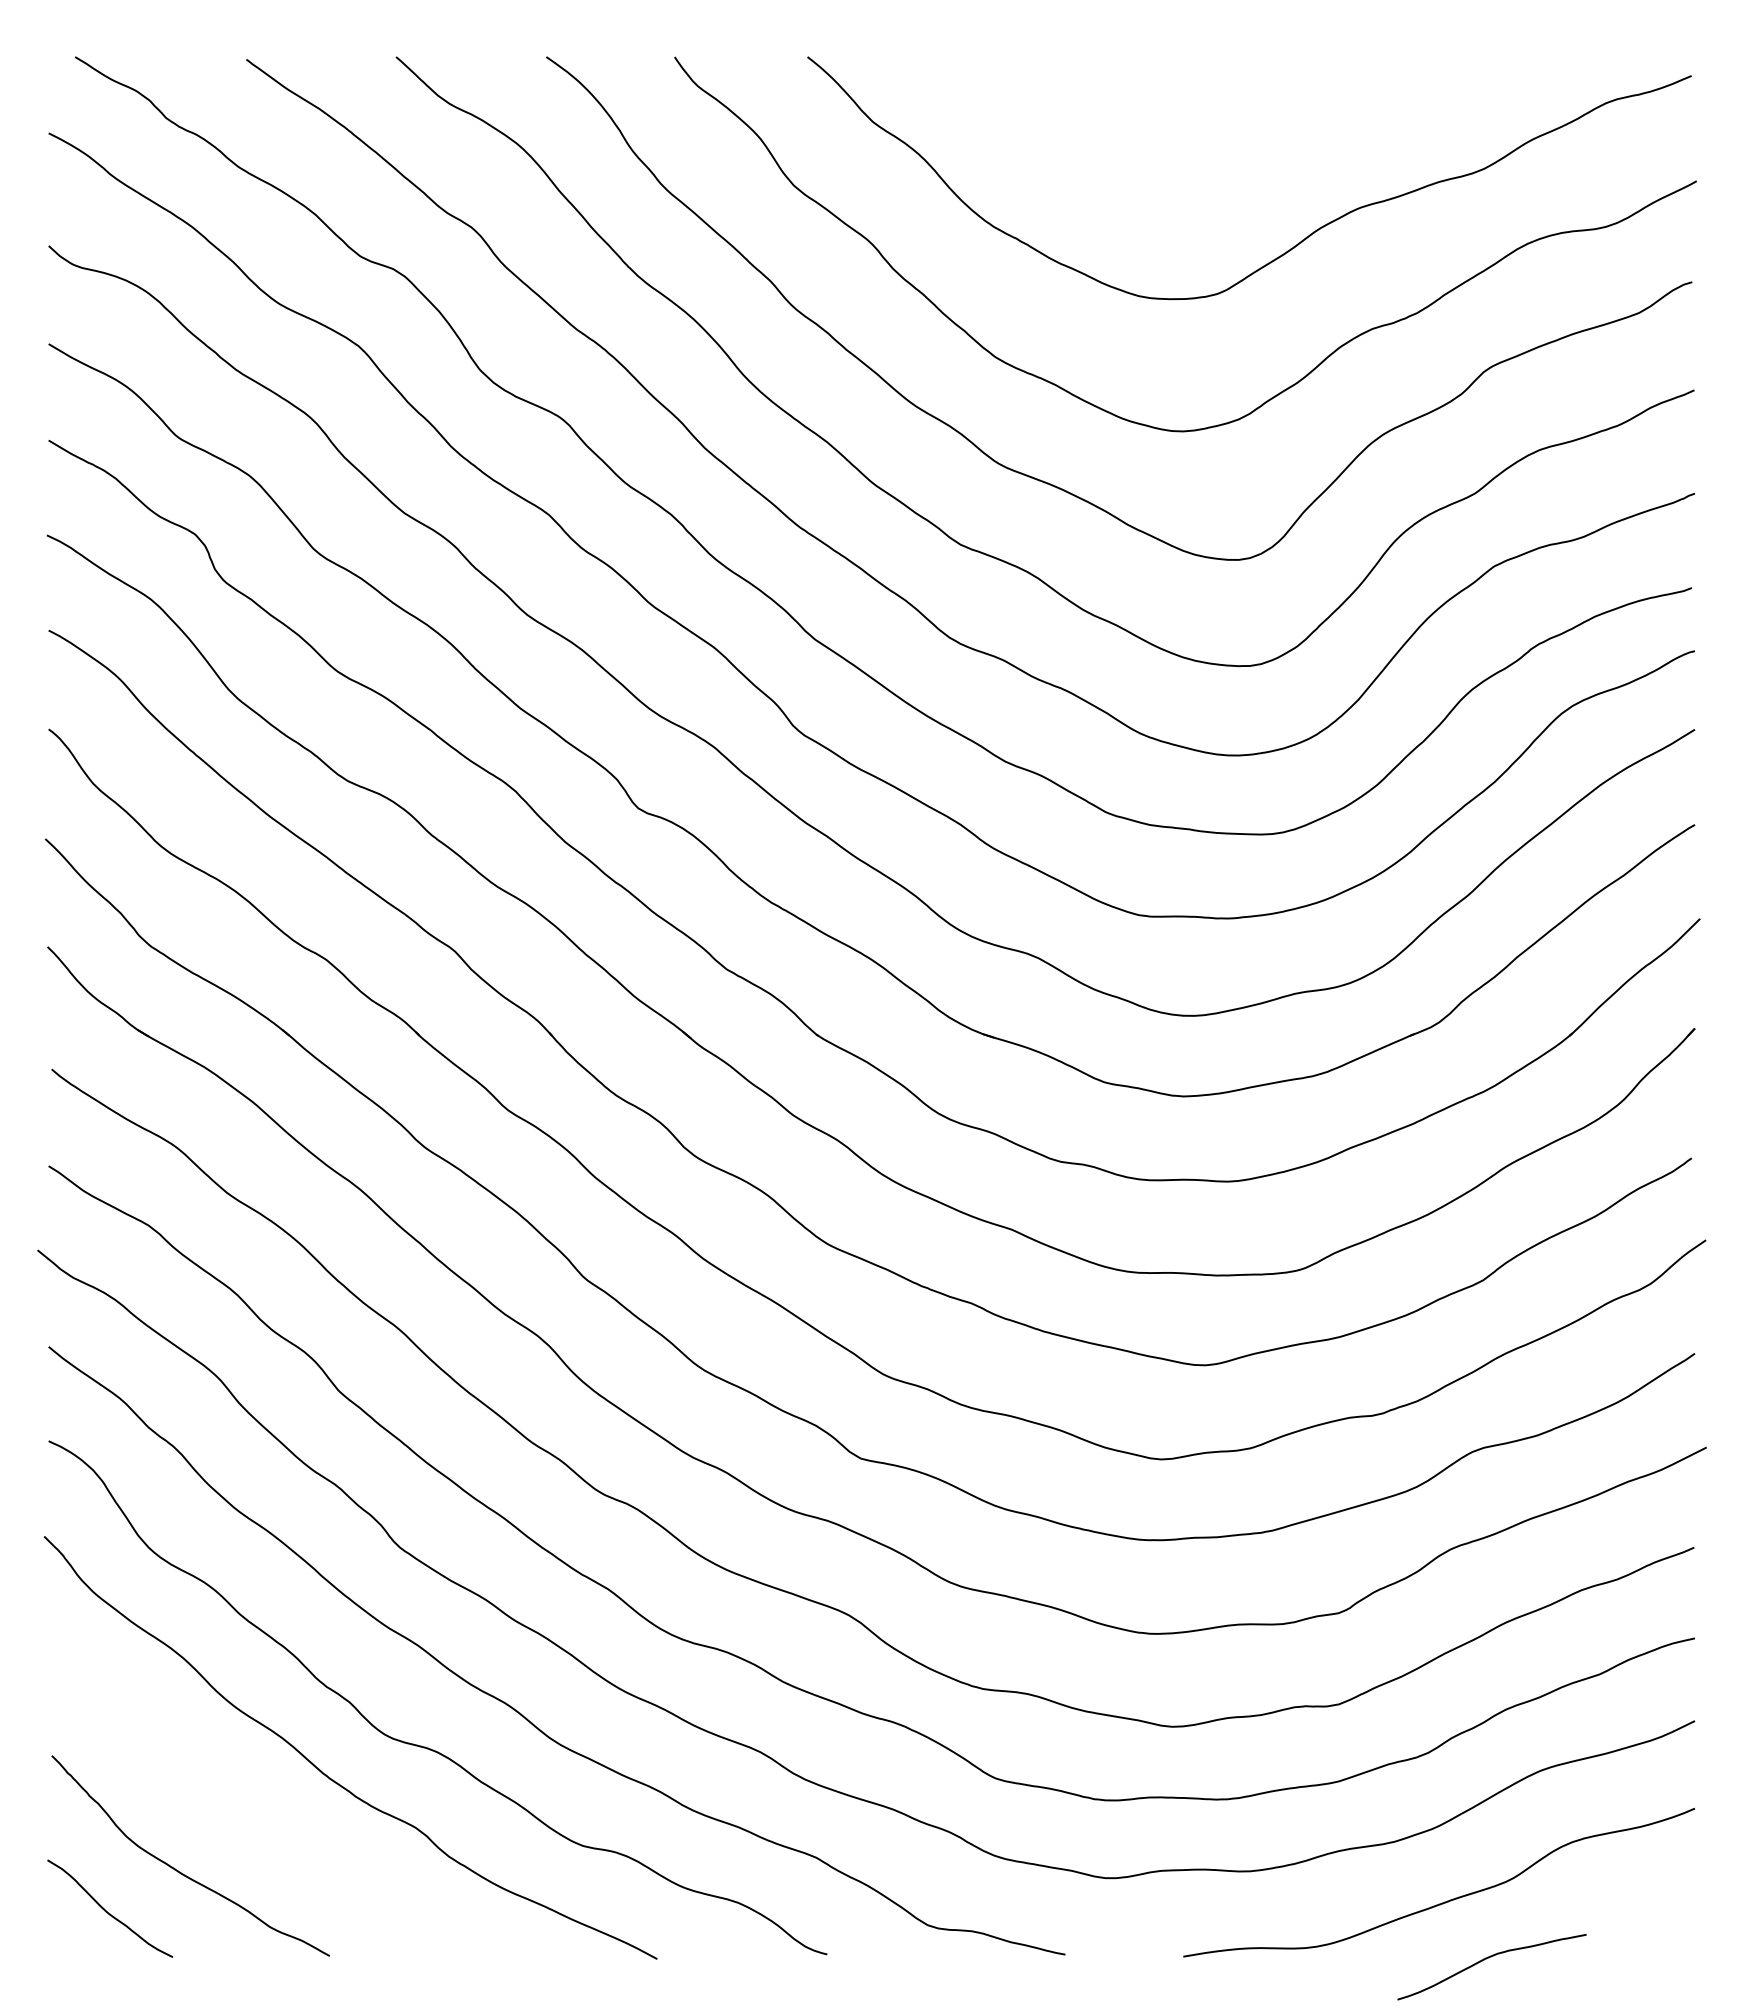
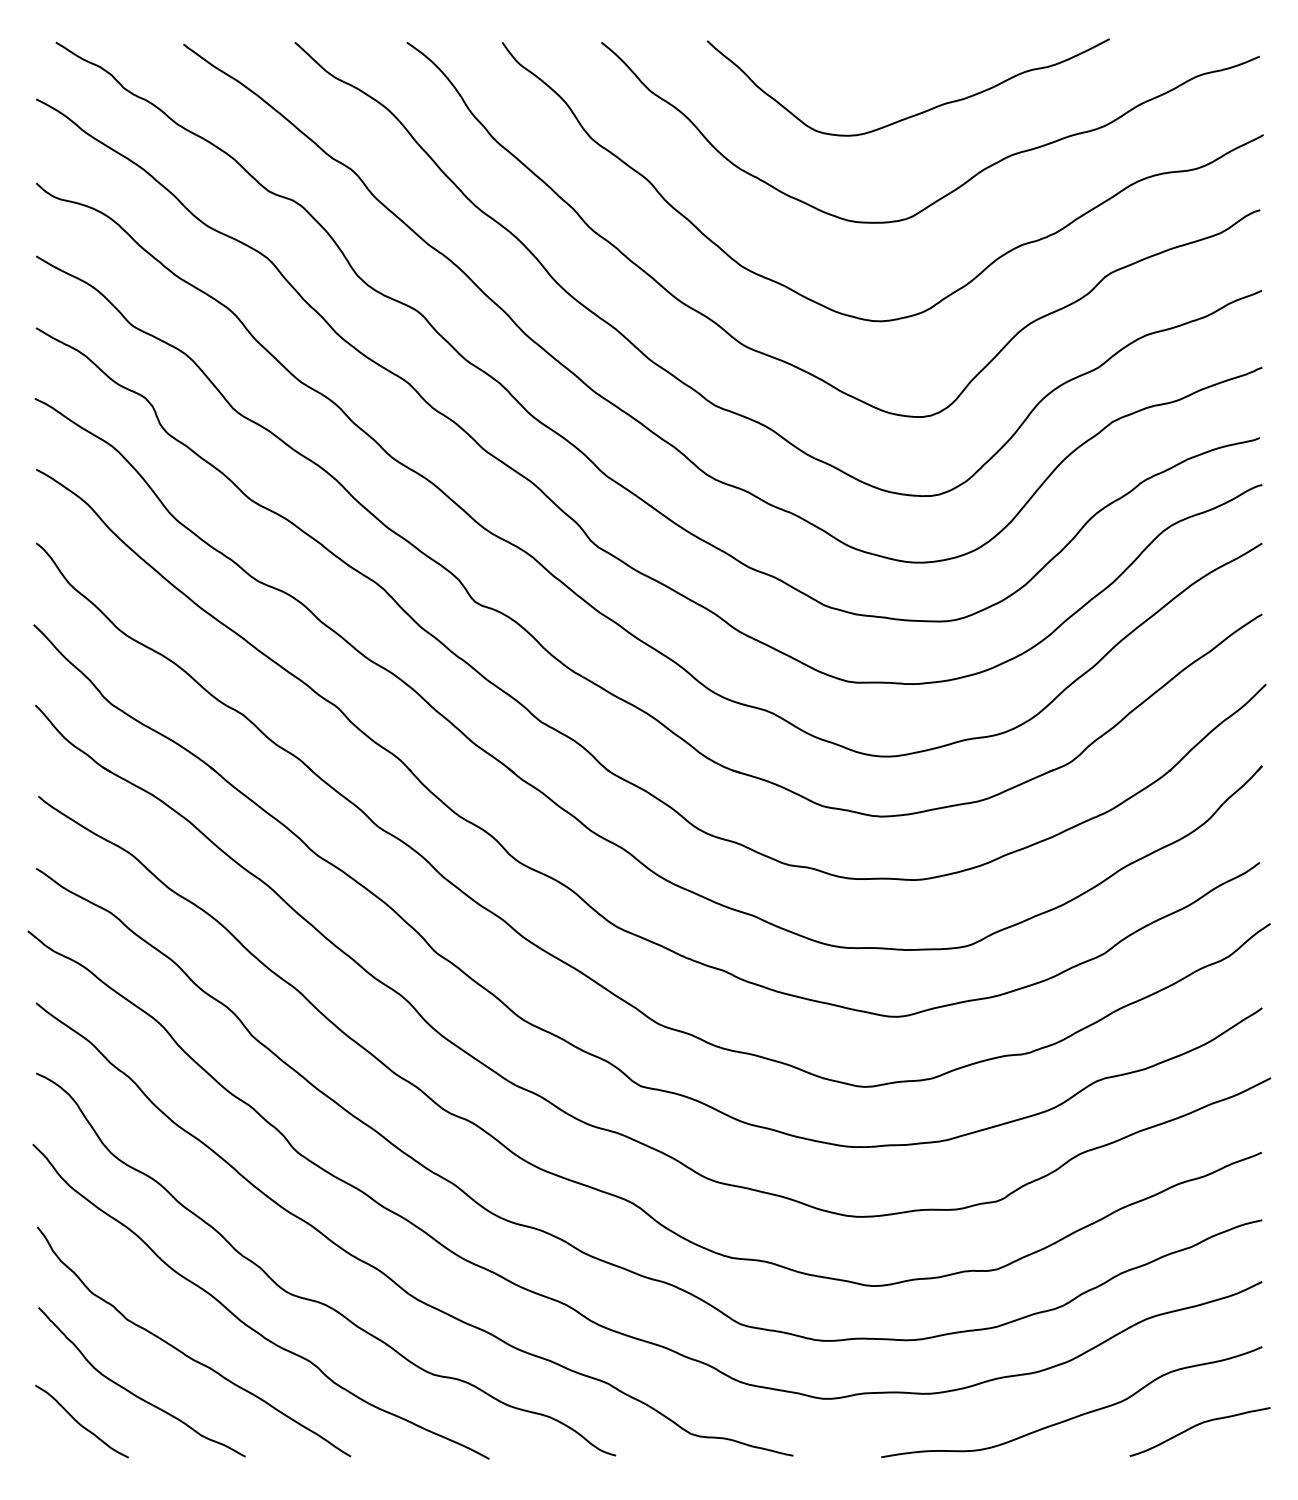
curve: (1234, 151) -> (919, 112), added
curve: (249, 1817) -> (185, 1353), added
curve: (1487, 1959) -> (1196, 1426), moved

